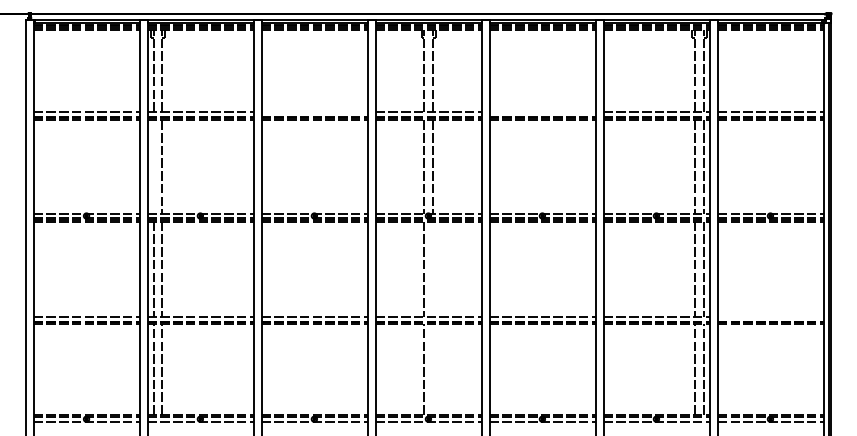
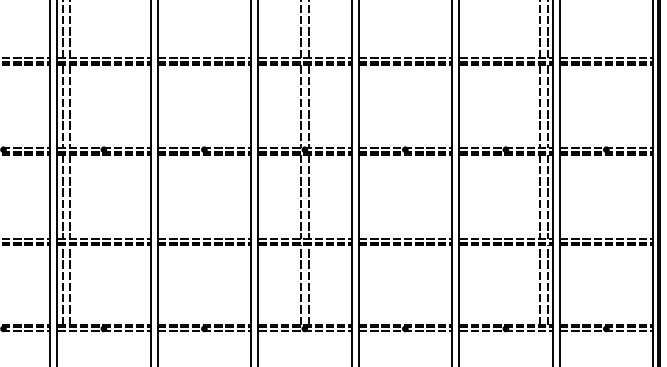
line: (314, 111) -> (204, 57), added
line: (542, 111) -> (405, 57), added
line: (153, 166) -> (62, 106), added
line: (433, 268) -> (309, 196), added
line: (770, 316) -> (606, 238), added
line: (433, 369) -> (309, 285), added

